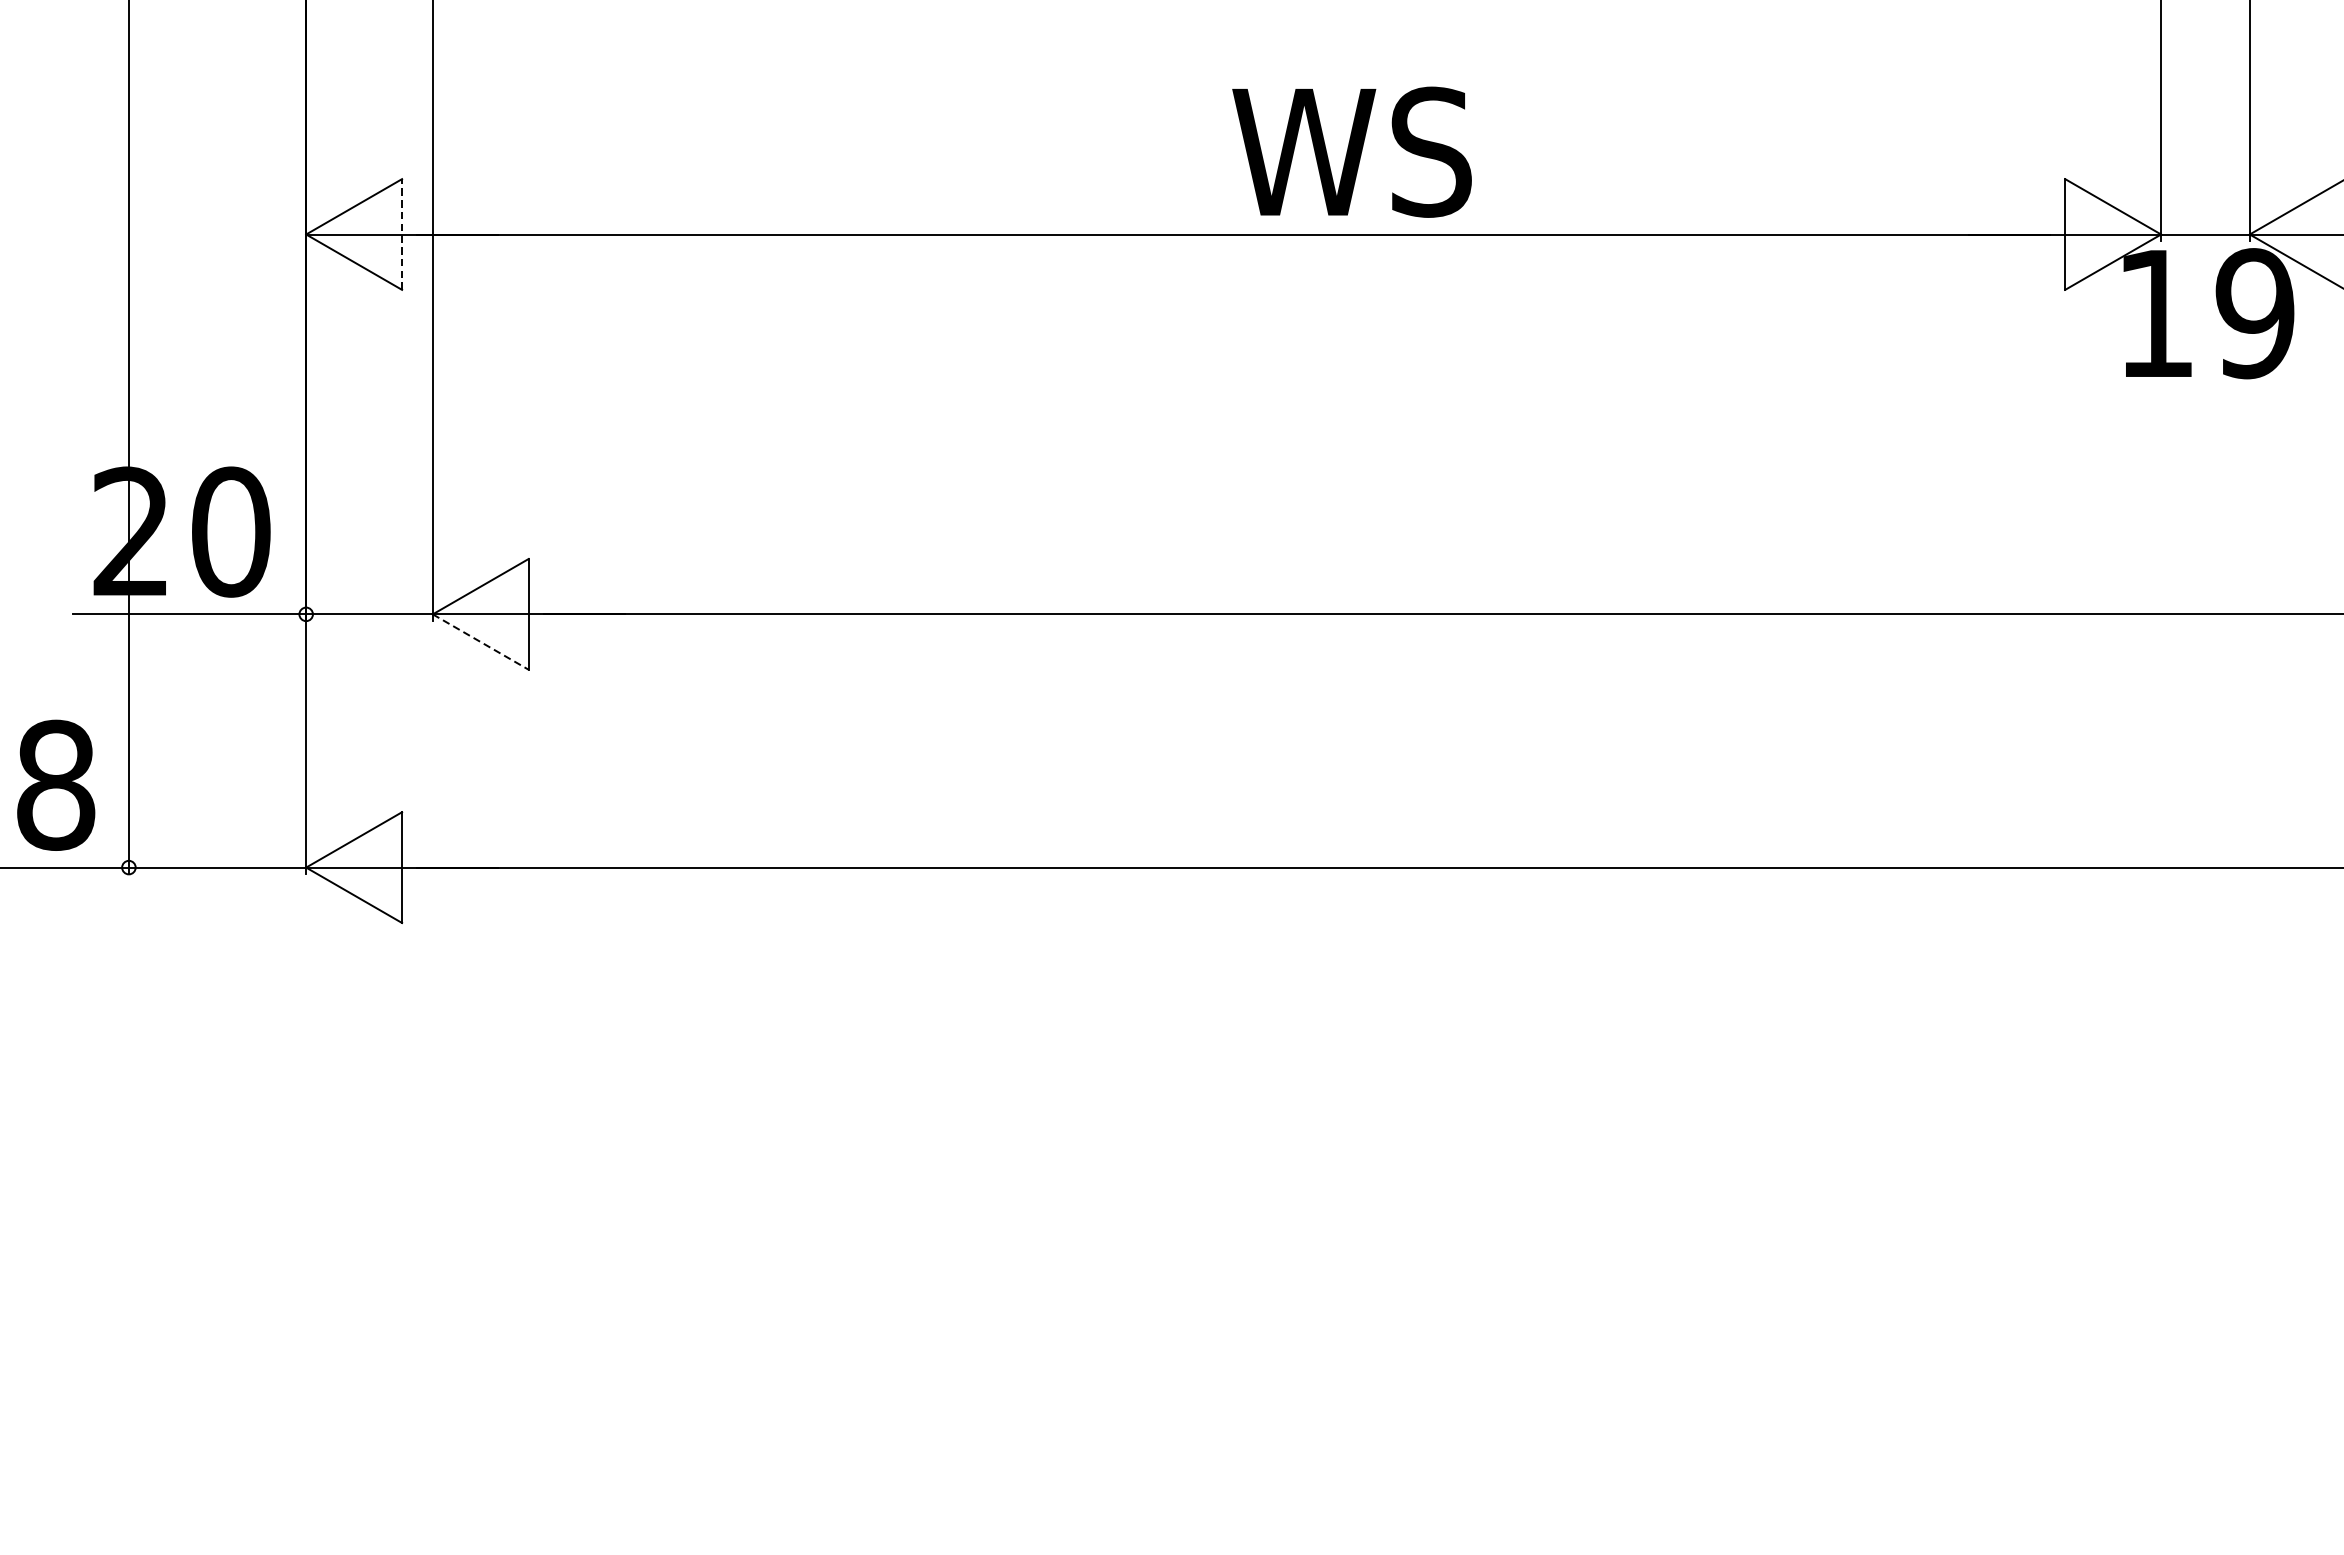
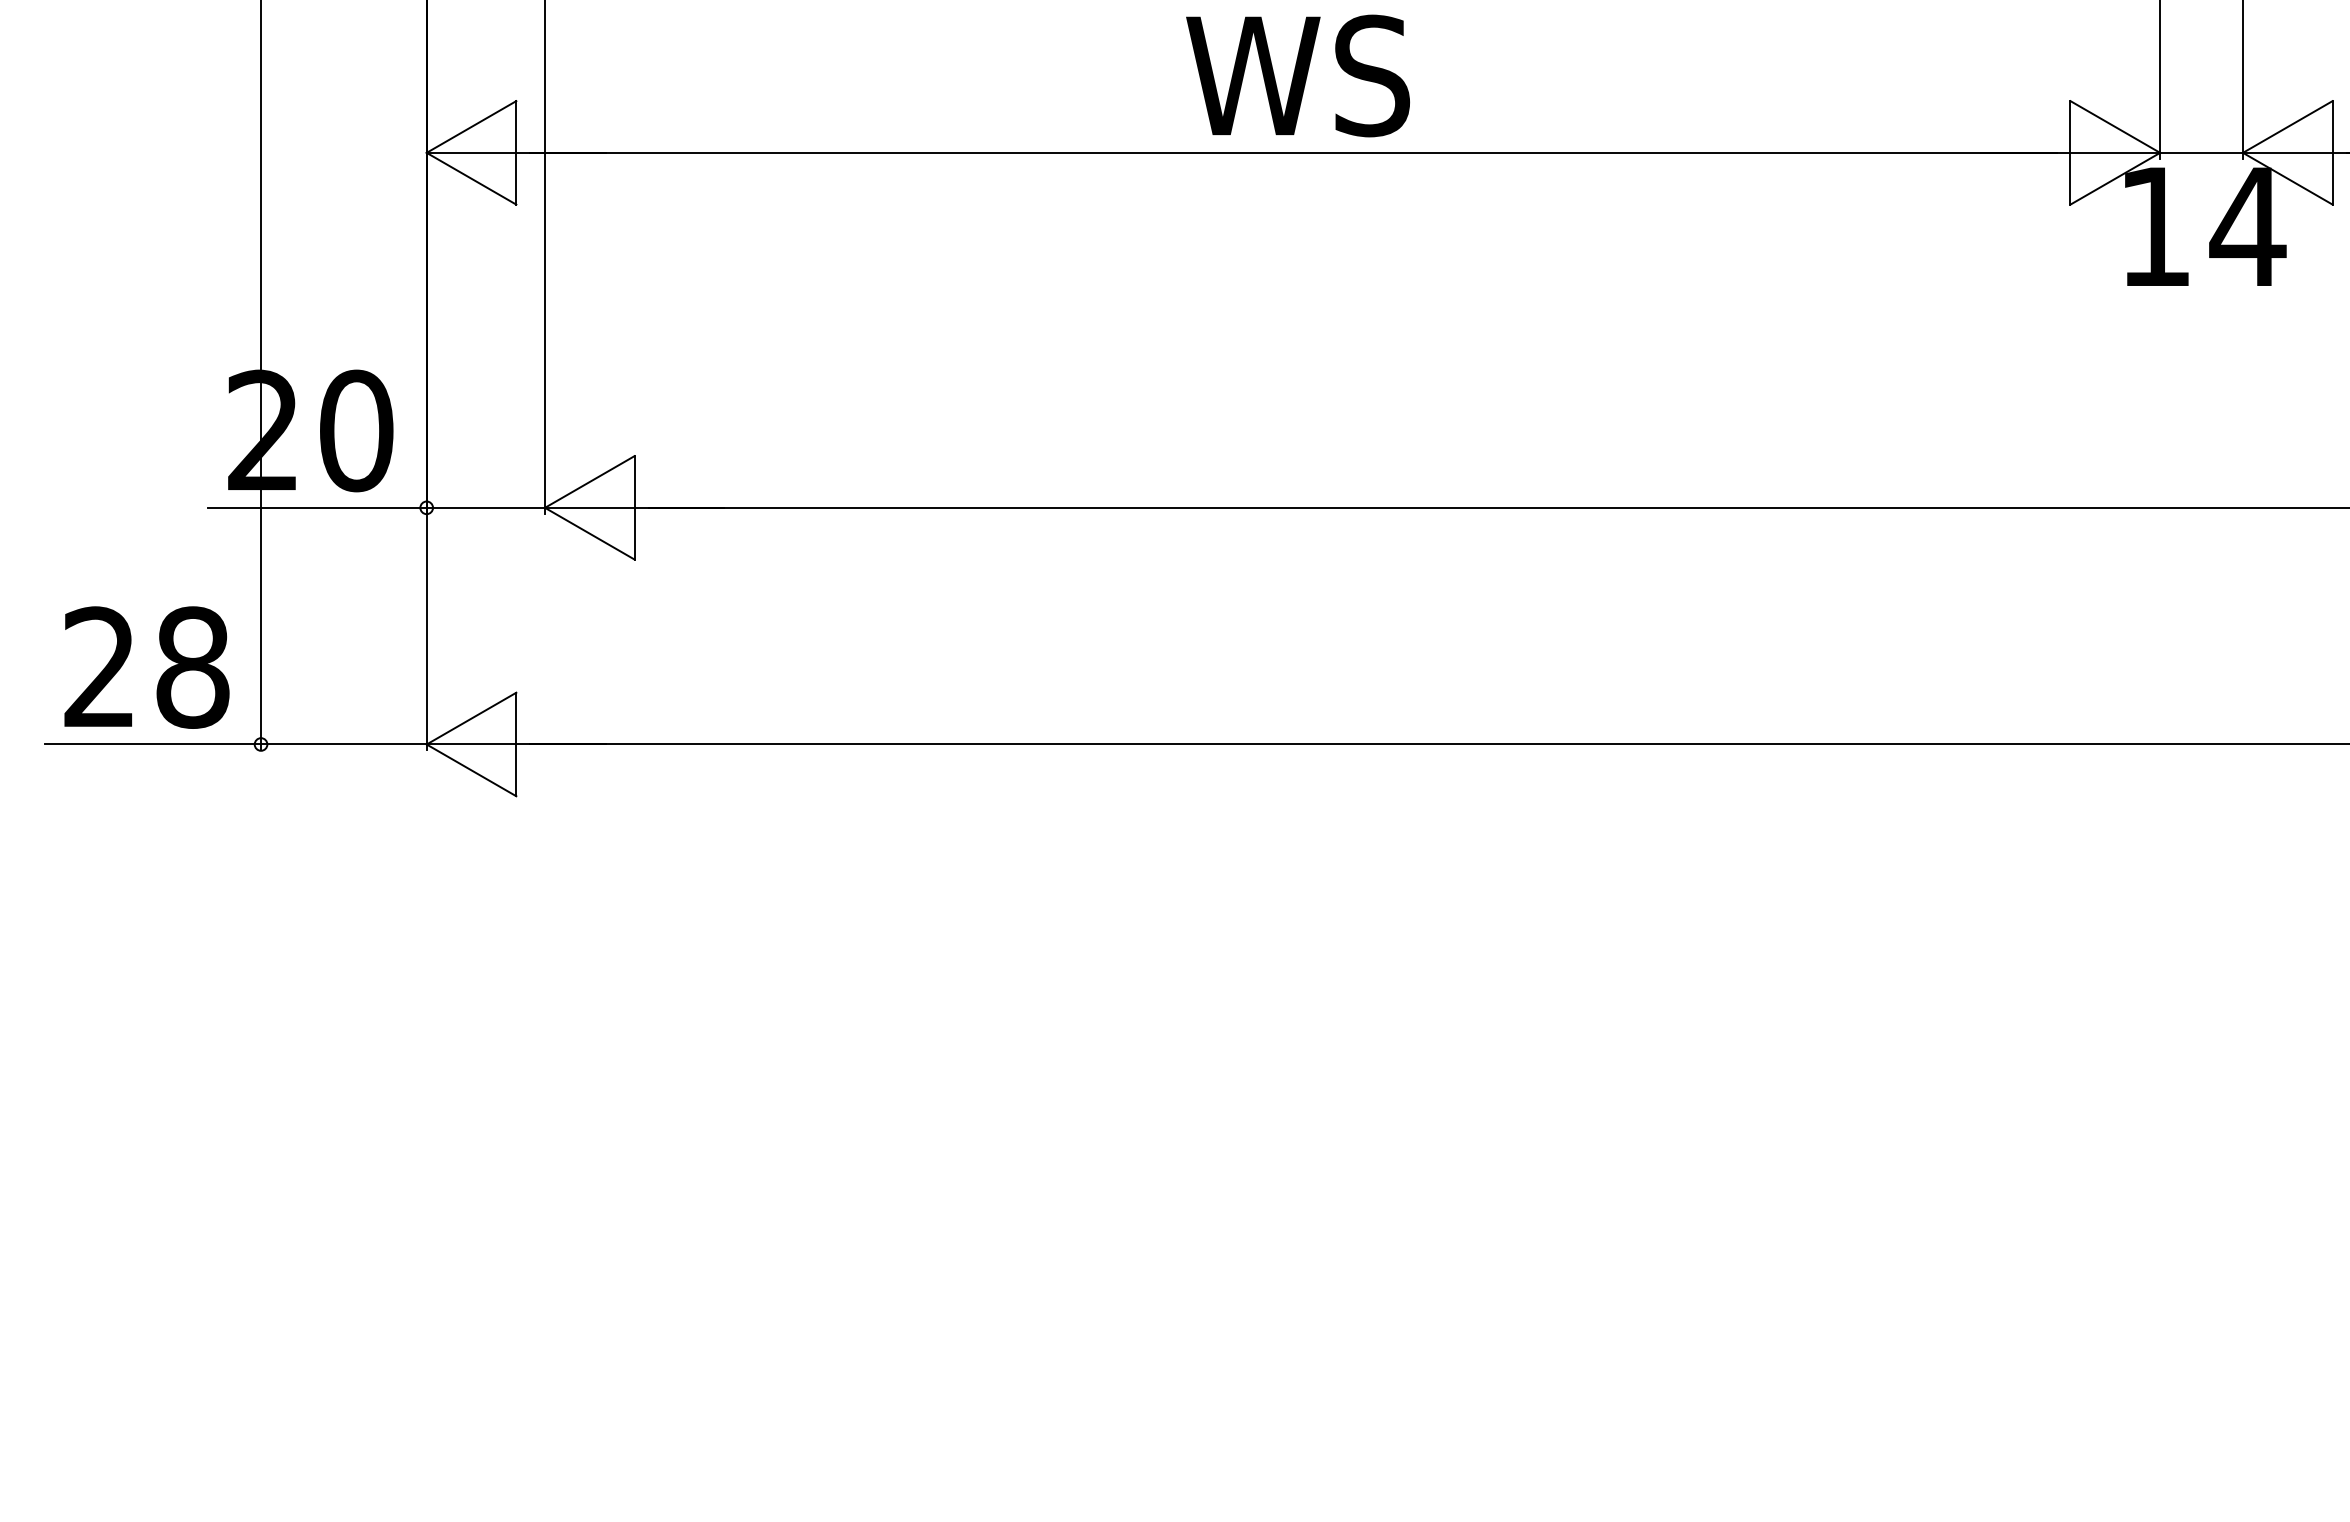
text: (1351, 151) -> (1297, 75), moved
line: (402, 234) -> (516, 152), dashed -> solid
text: (2254, 313) -> (2247, 226), 19 -> 14
line: (480, 641) -> (589, 533), dashed -> solid

